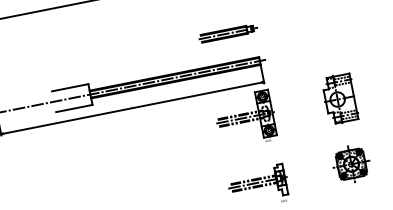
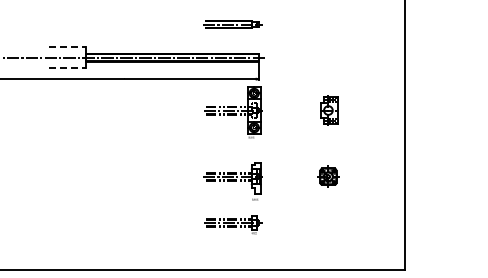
line: (70, 88) -> (67, 47), solid -> dashed
part: (339, 99) -> (329, 110), size x0.6
line: (74, 108) -> (67, 68), solid -> dashed
part: (351, 164) -> (328, 176), size x0.6

